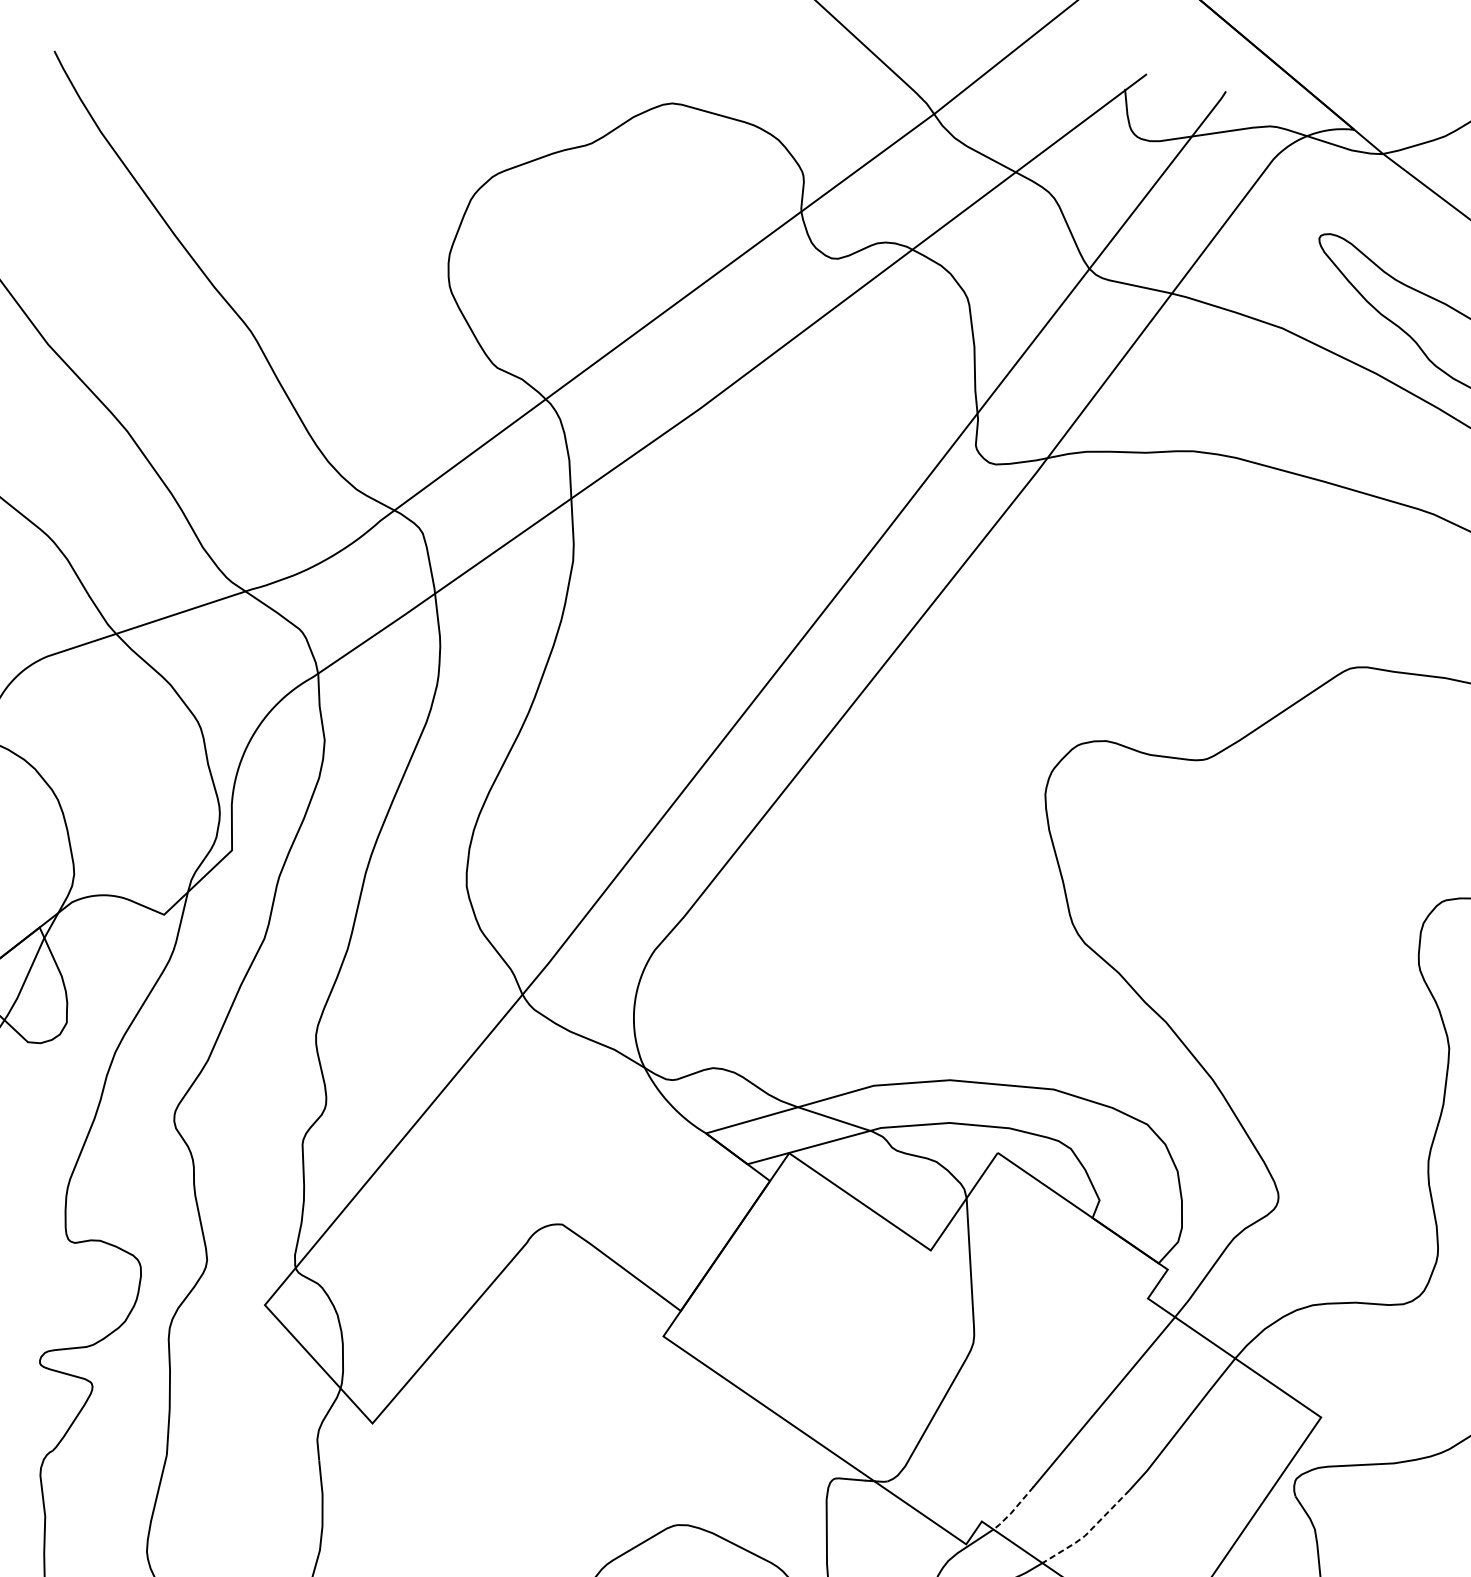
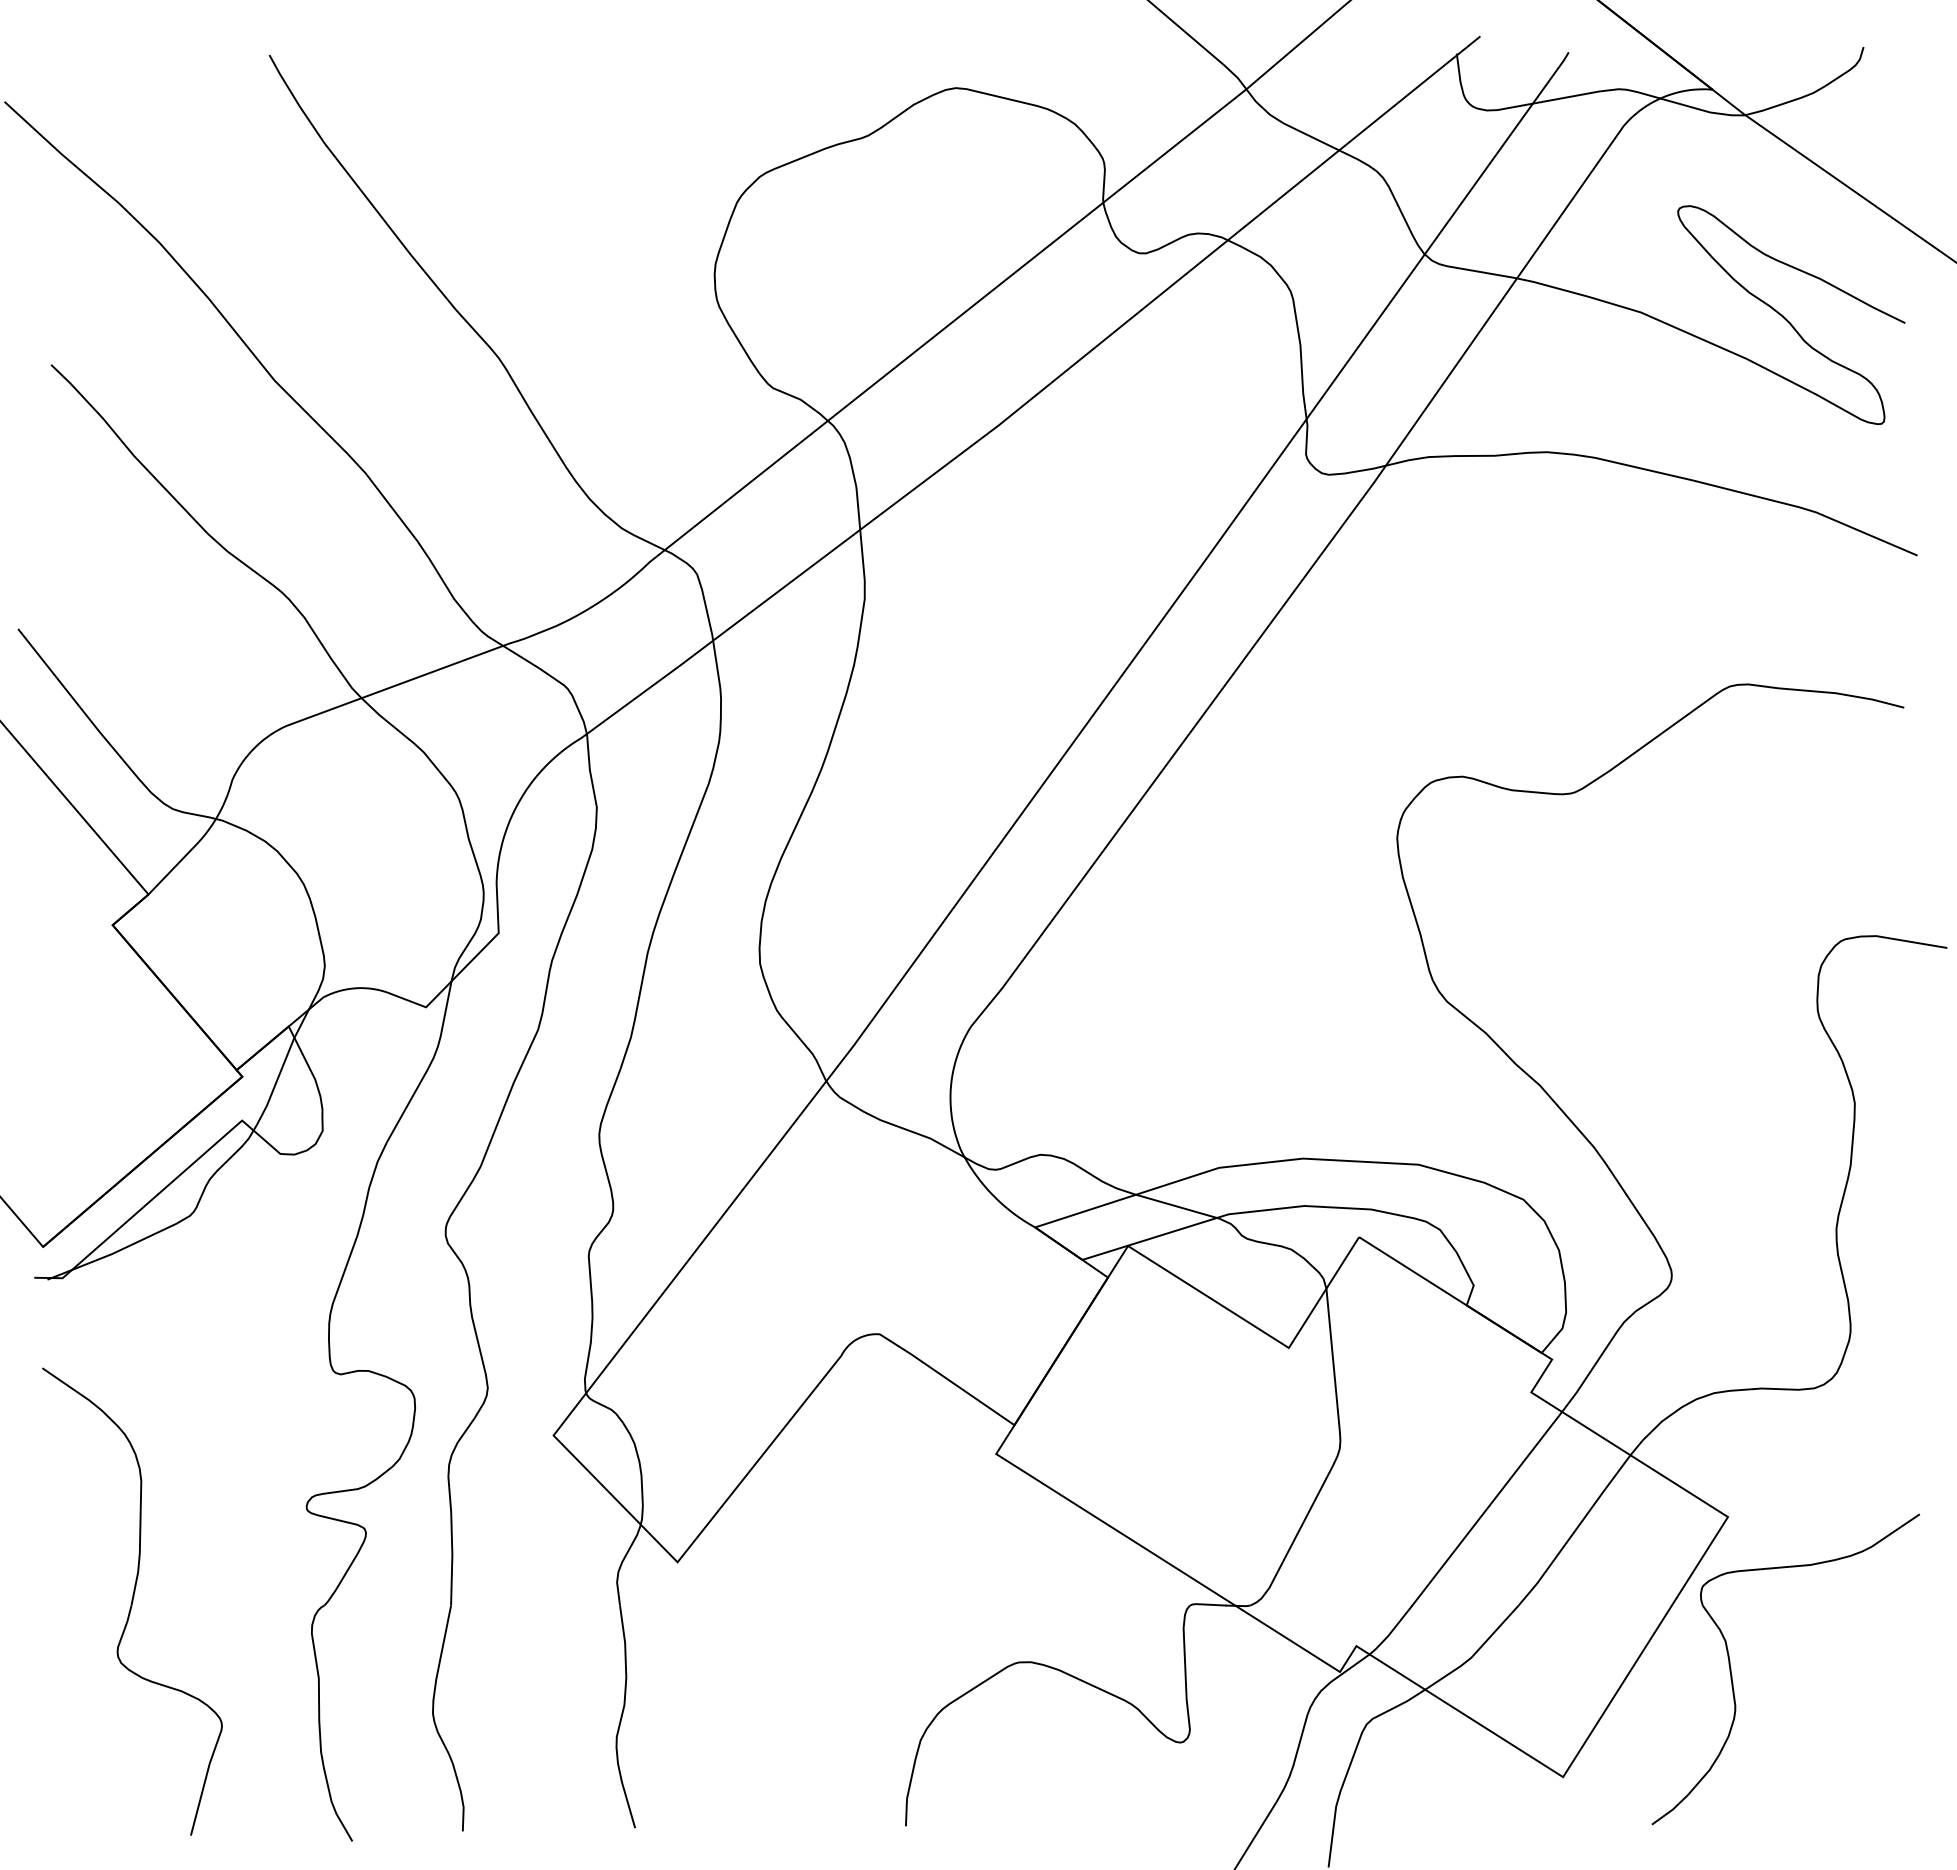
line: (1013, 1510) -> (1391, 1632), dashed -> solid
line: (1089, 1532) -> (1475, 1653), dashed -> solid

